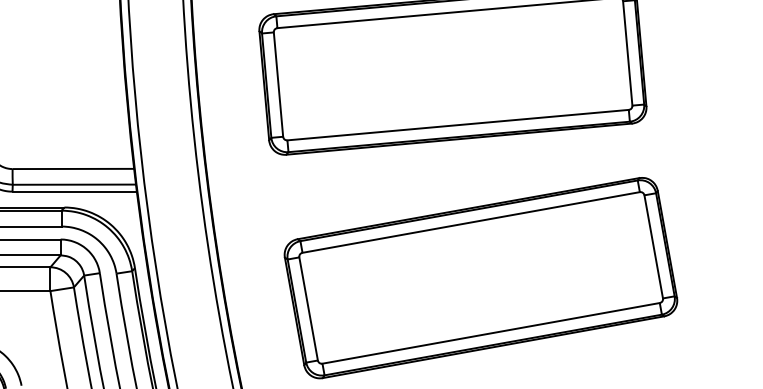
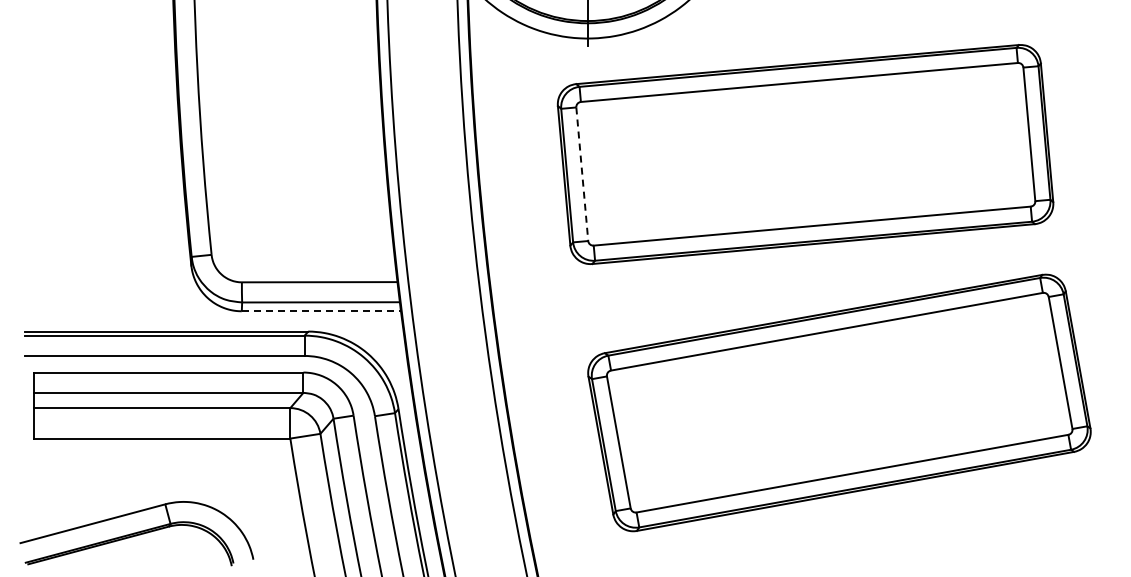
line: (278, 84) -> (582, 174), solid -> dashed
line: (74, 191) -> (321, 311), solid -> dashed
part: (480, 277) -> (839, 402), moved

